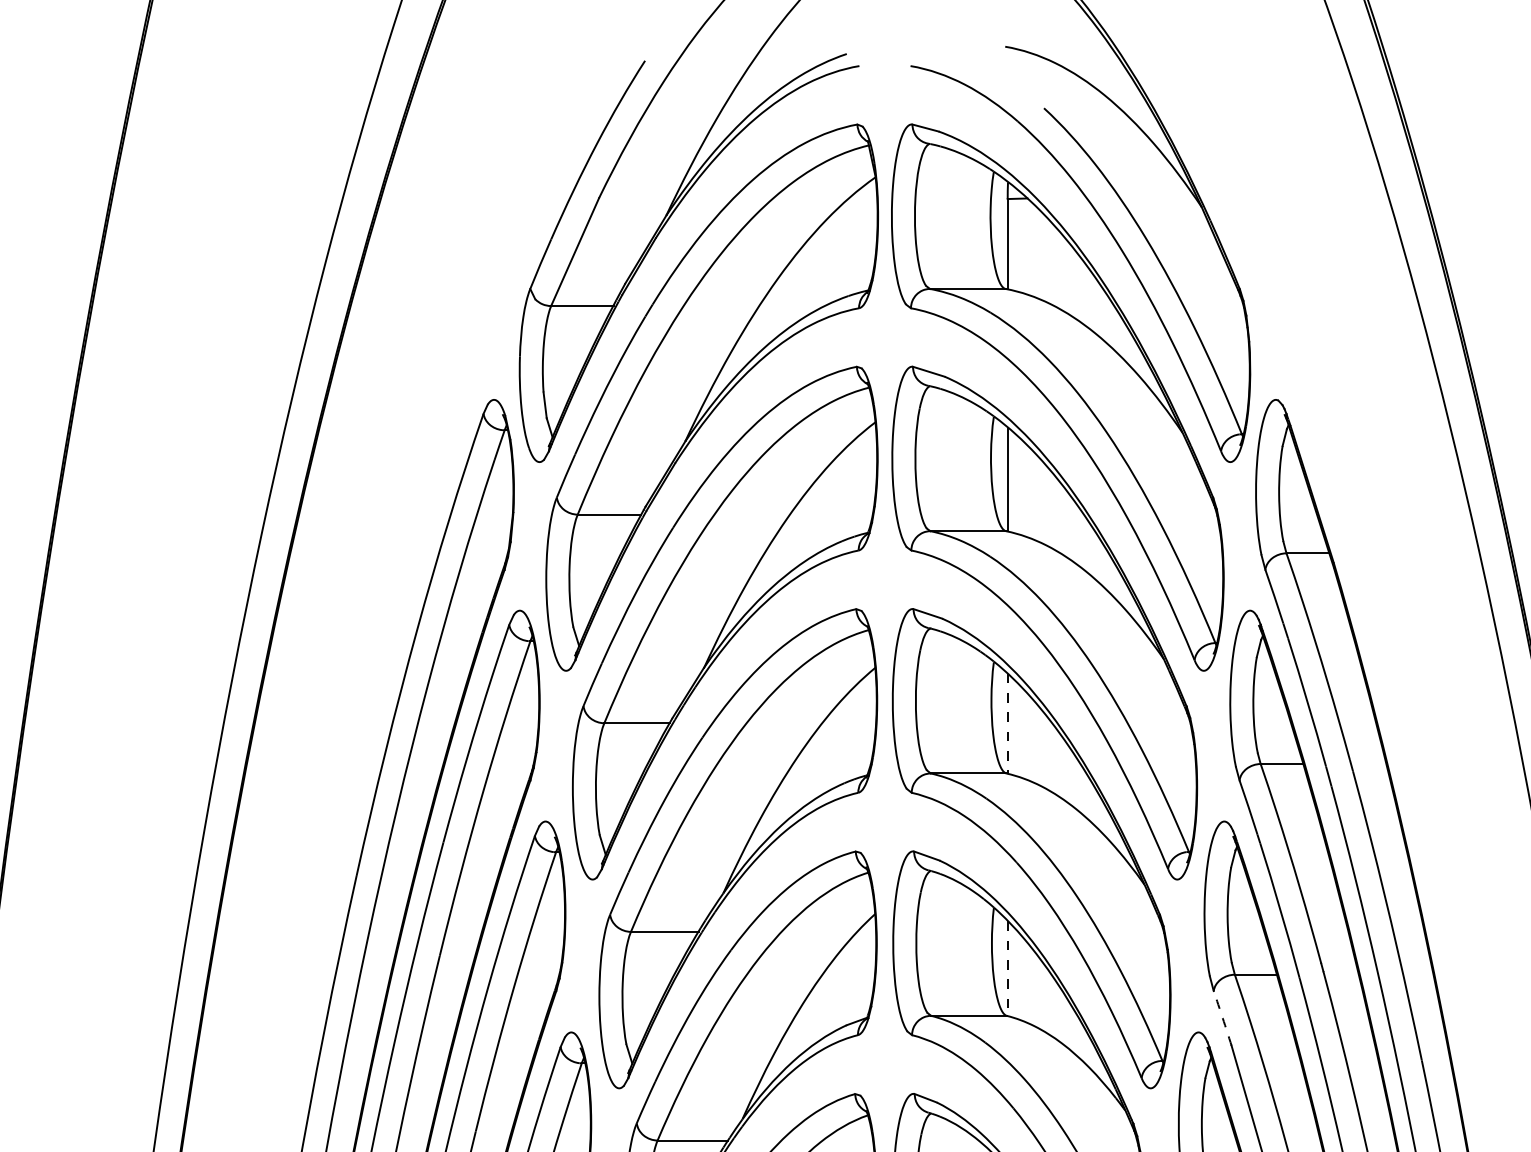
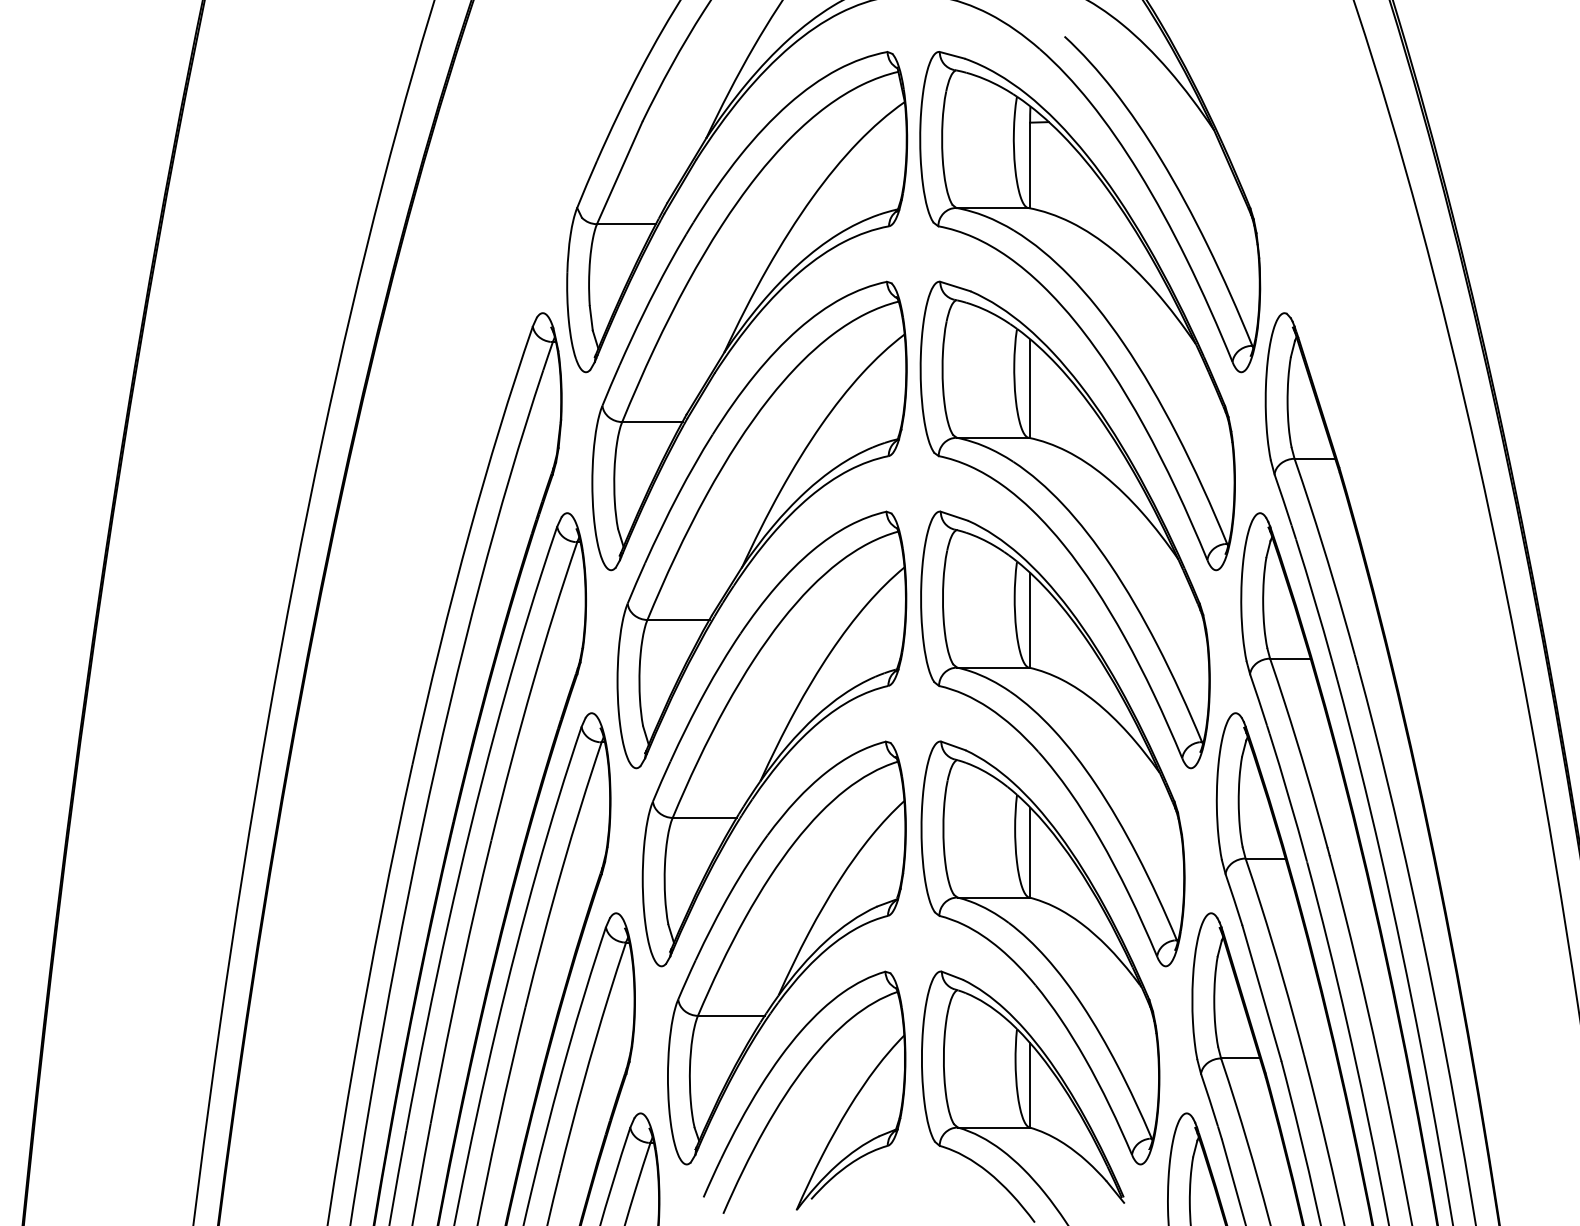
line: (1008, 723) -> (1030, 620), dashed -> solid
line: (1008, 968) -> (1030, 852), dashed -> solid
arc: (1223, 1017) -> (1234, 899), dashed -> solid

